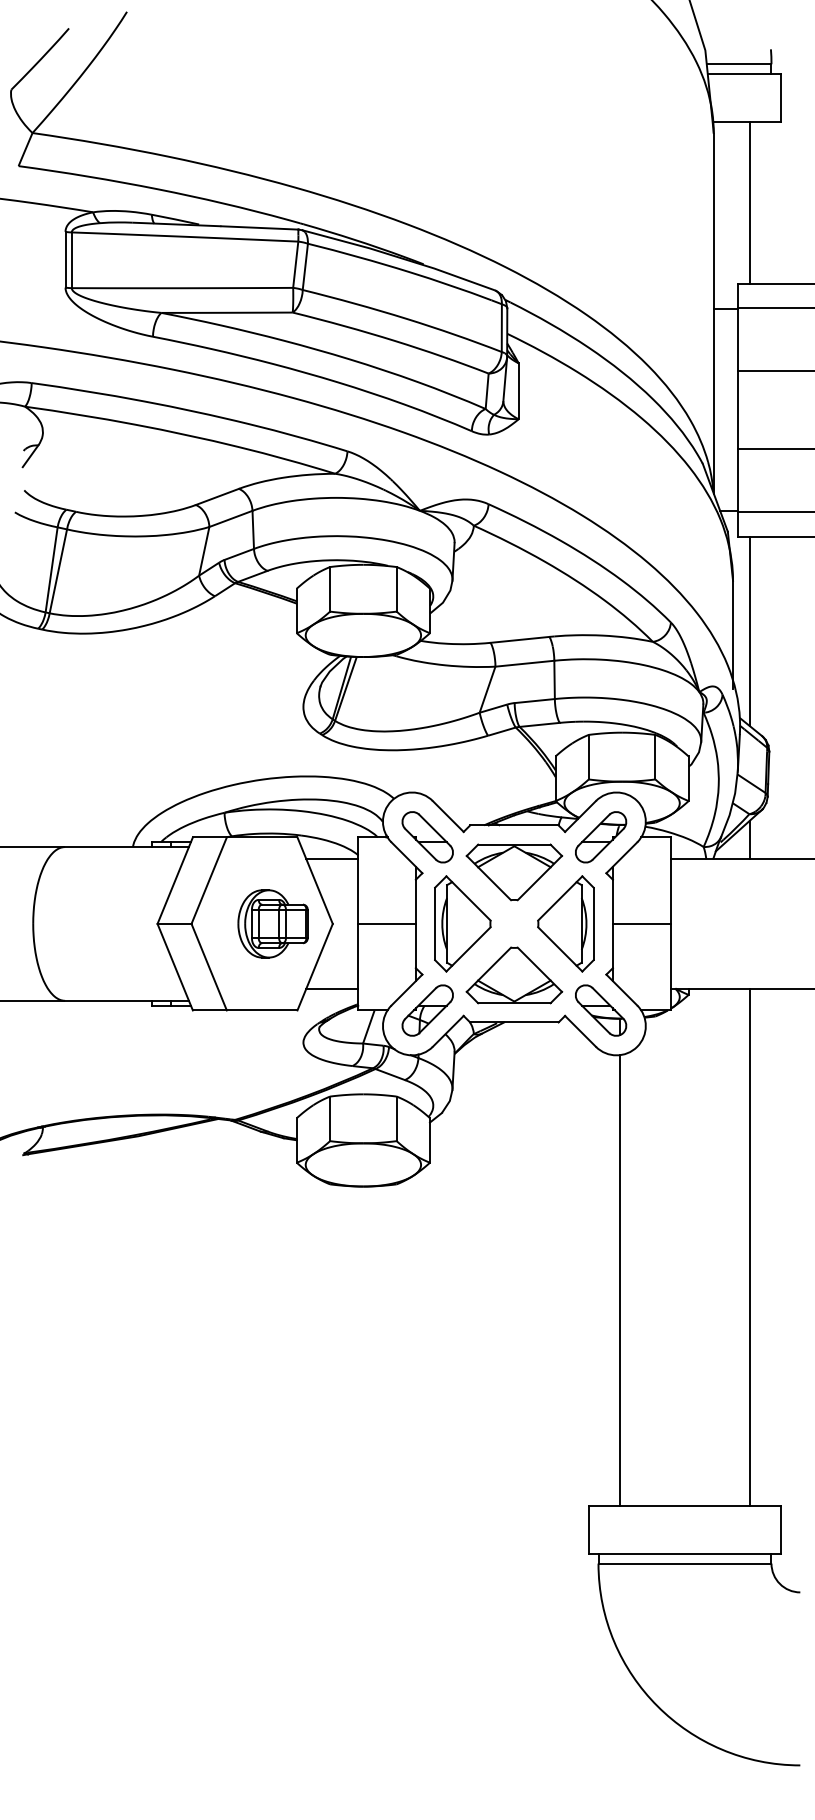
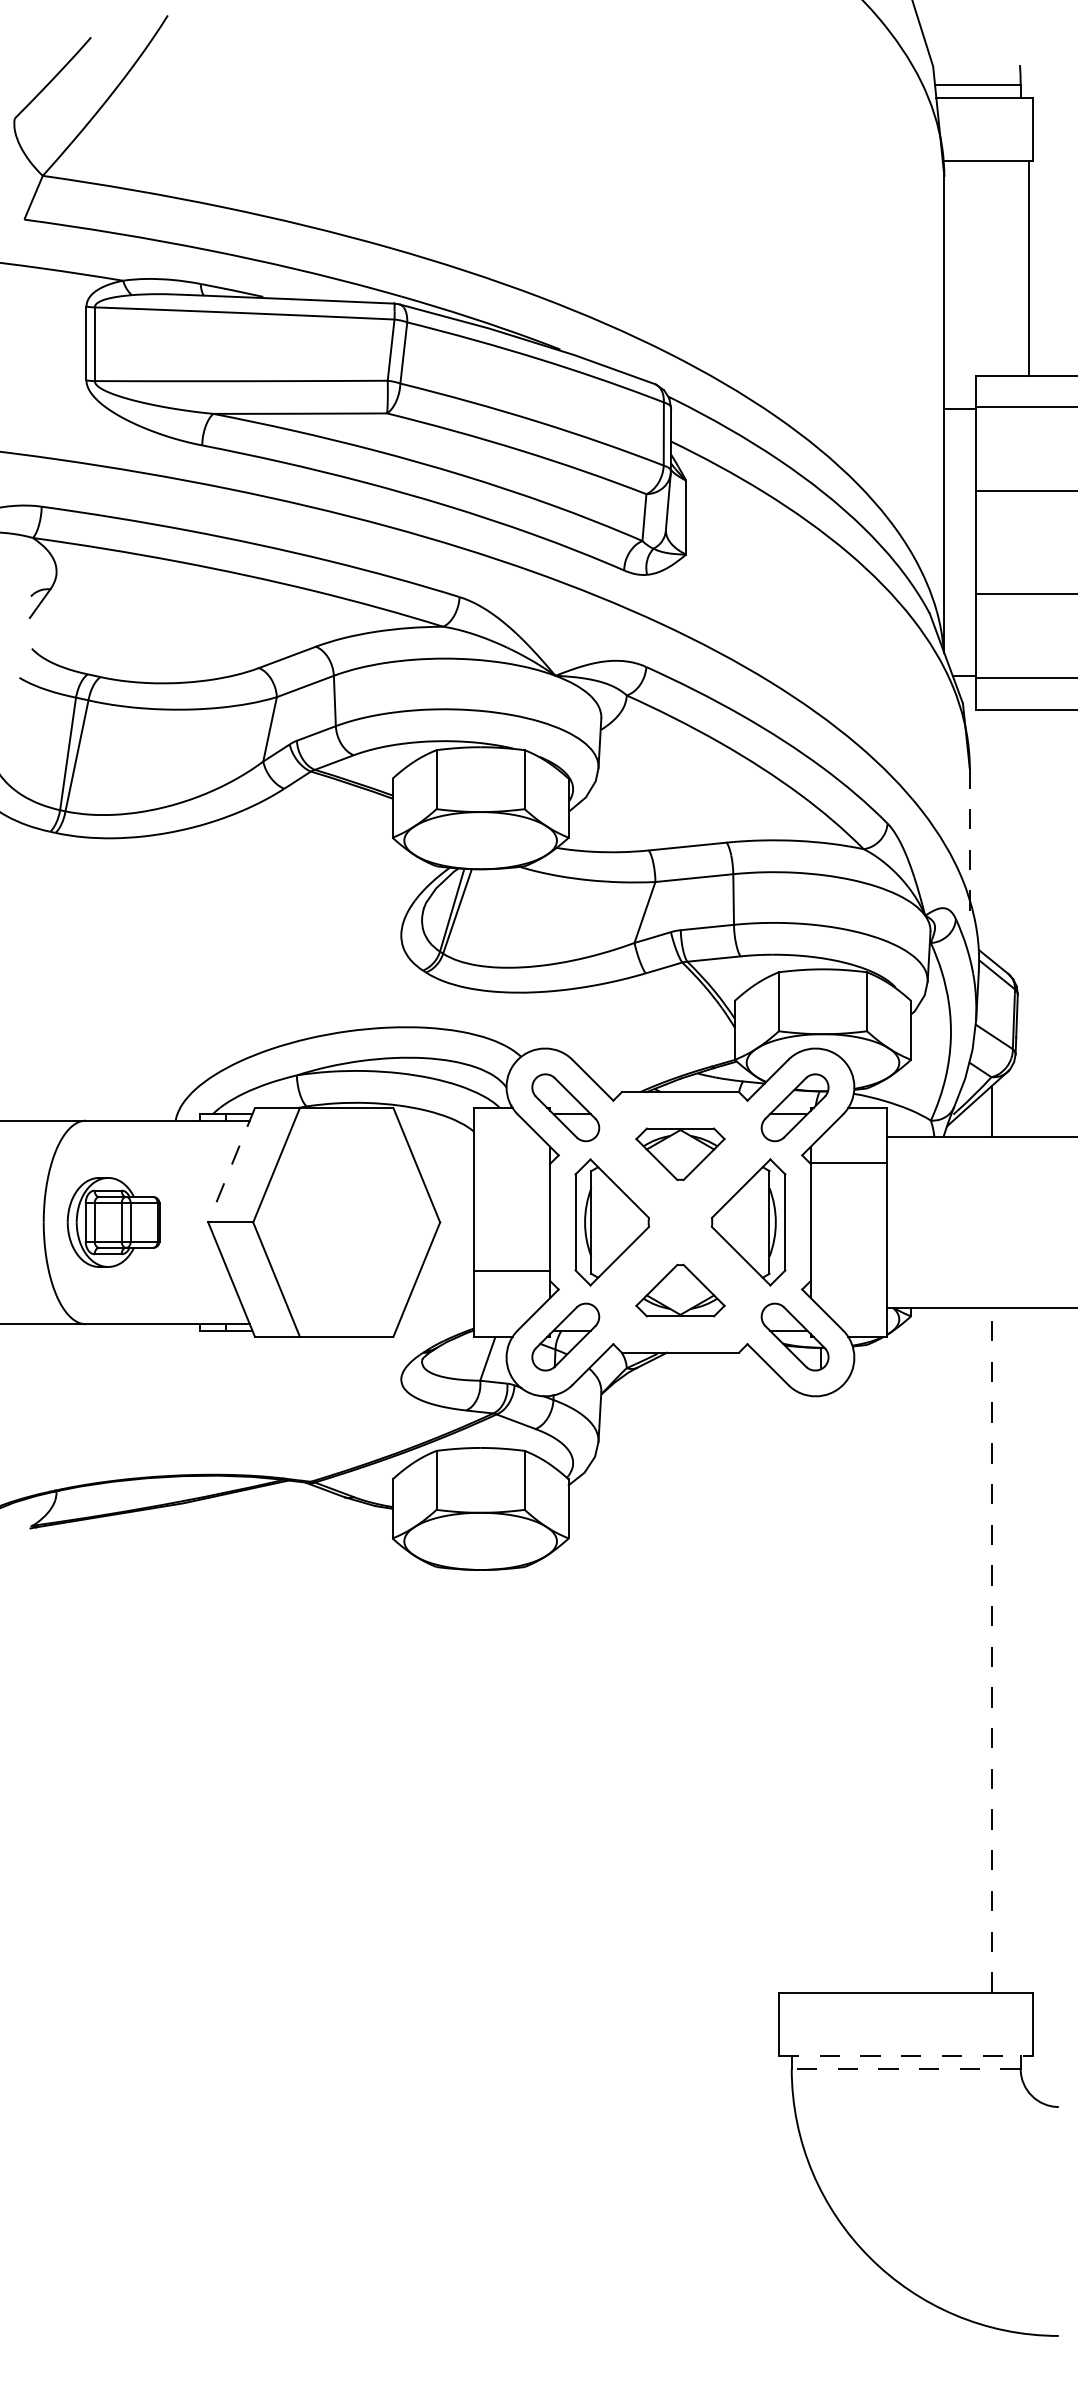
line: (749, 202) -> (1028, 267), moved
line: (749, 630) -> (991, 834), removed
line: (733, 634) -> (970, 839), solid -> dashed
line: (332, 859) -> (439, 1137), removed
part: (514, 872) -> (680, 1154), size x0.7
line: (175, 880) -> (231, 1164), solid -> dashed
part: (272, 923) -> (112, 1221), moved
line: (386, 923) -> (511, 1270), moved
line: (641, 923) -> (848, 1162), moved
part: (514, 975) -> (680, 1290), size x0.7
line: (332, 988) -> (439, 1307), removed
line: (749, 1247) -> (991, 1650), solid -> dashed
line: (620, 1280) -> (820, 1694), removed
line: (685, 1553) -> (906, 2055), solid -> dashed
line: (684, 1563) -> (905, 2068), solid -> dashed

